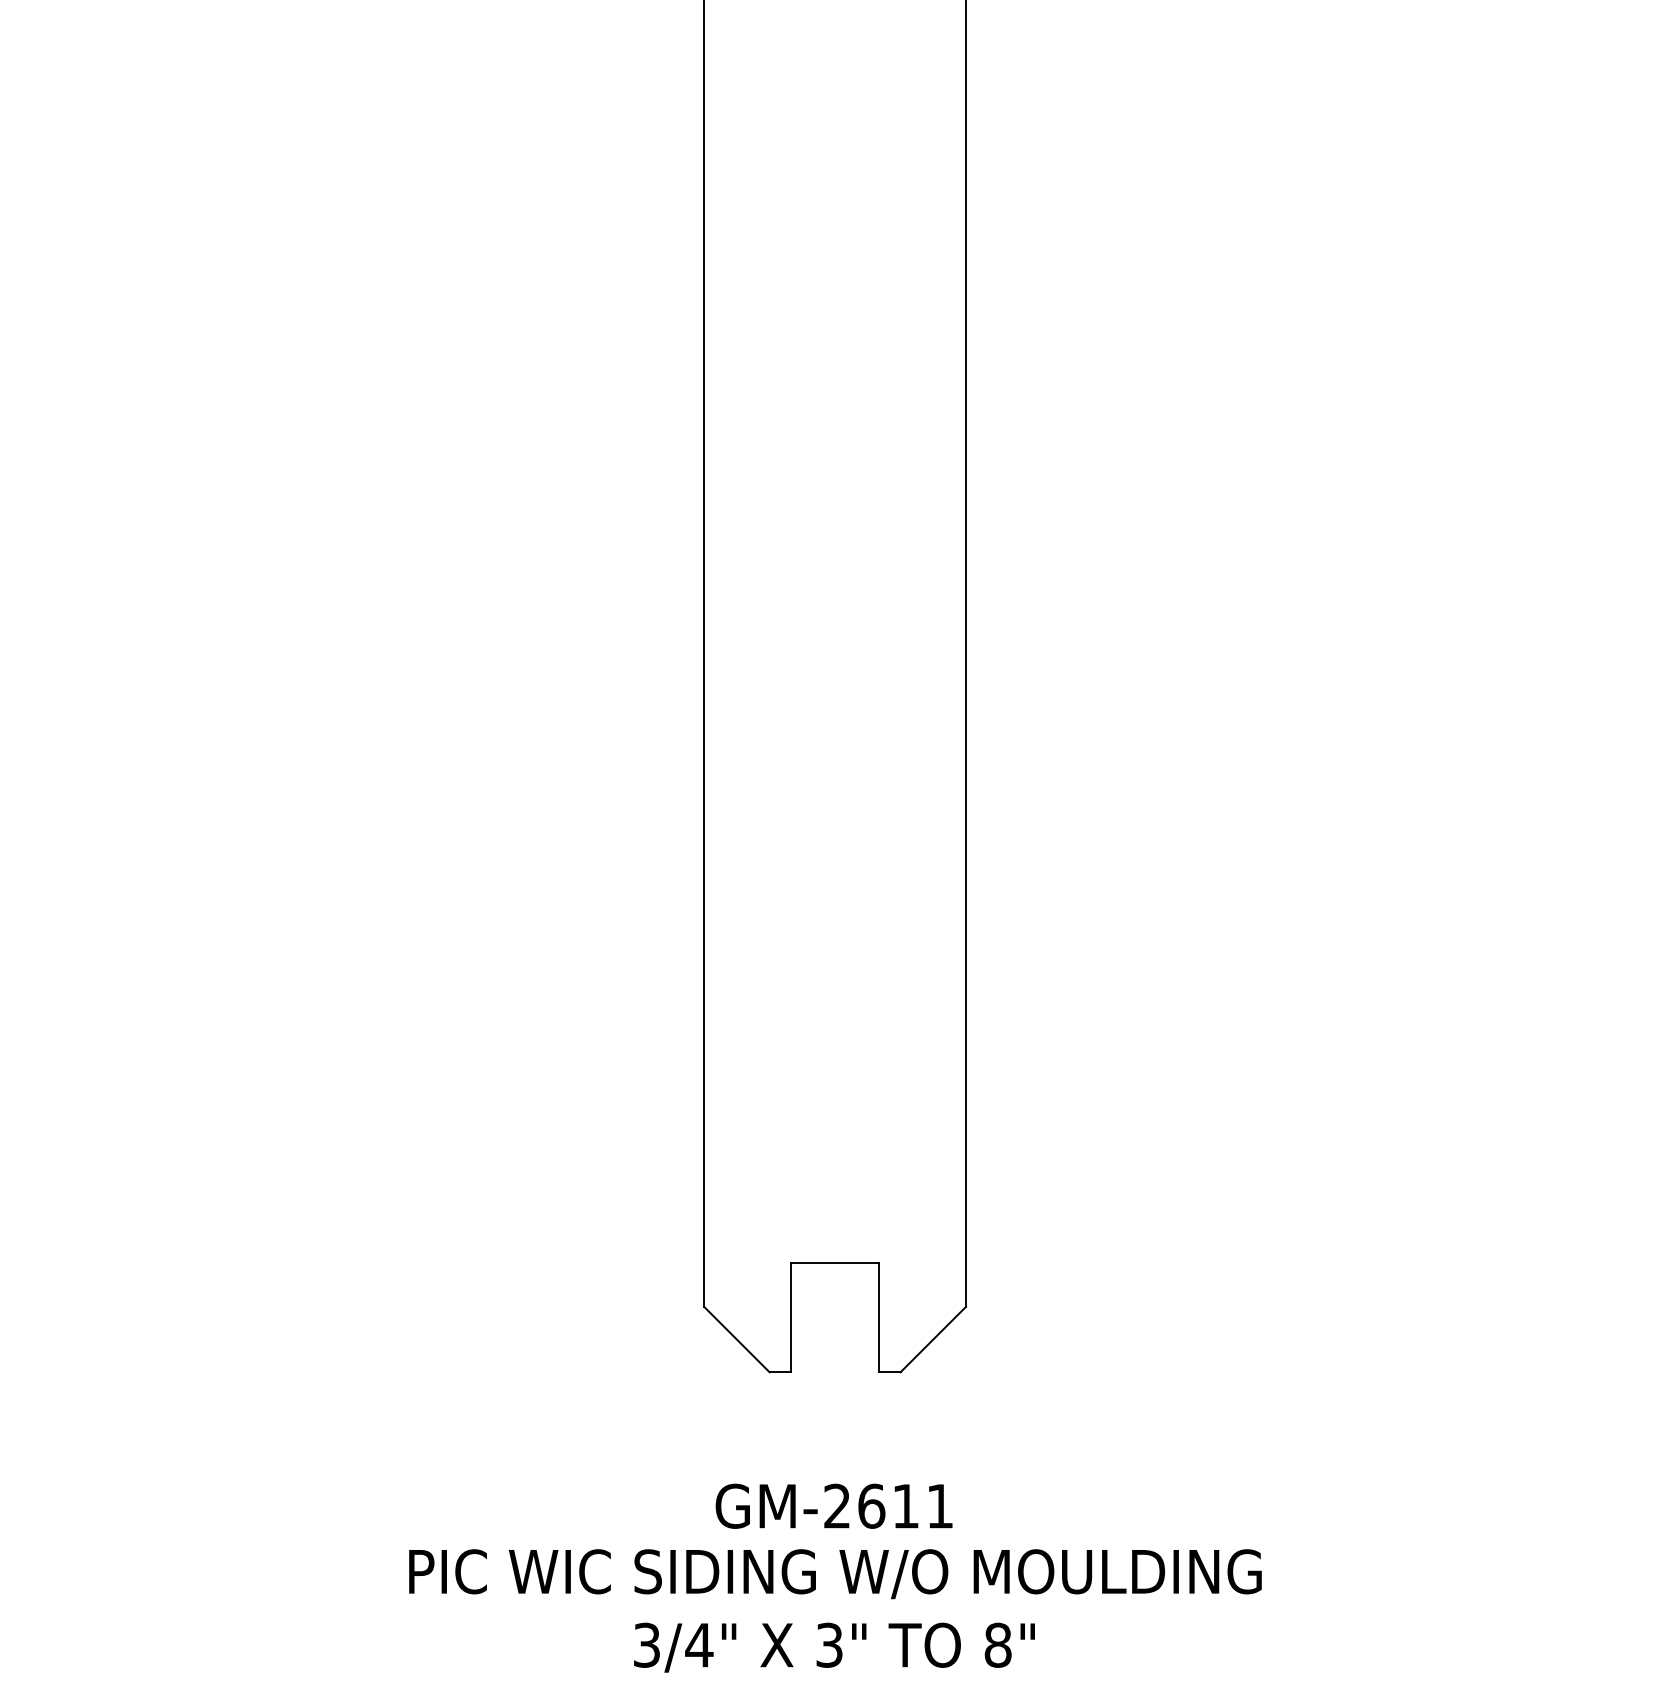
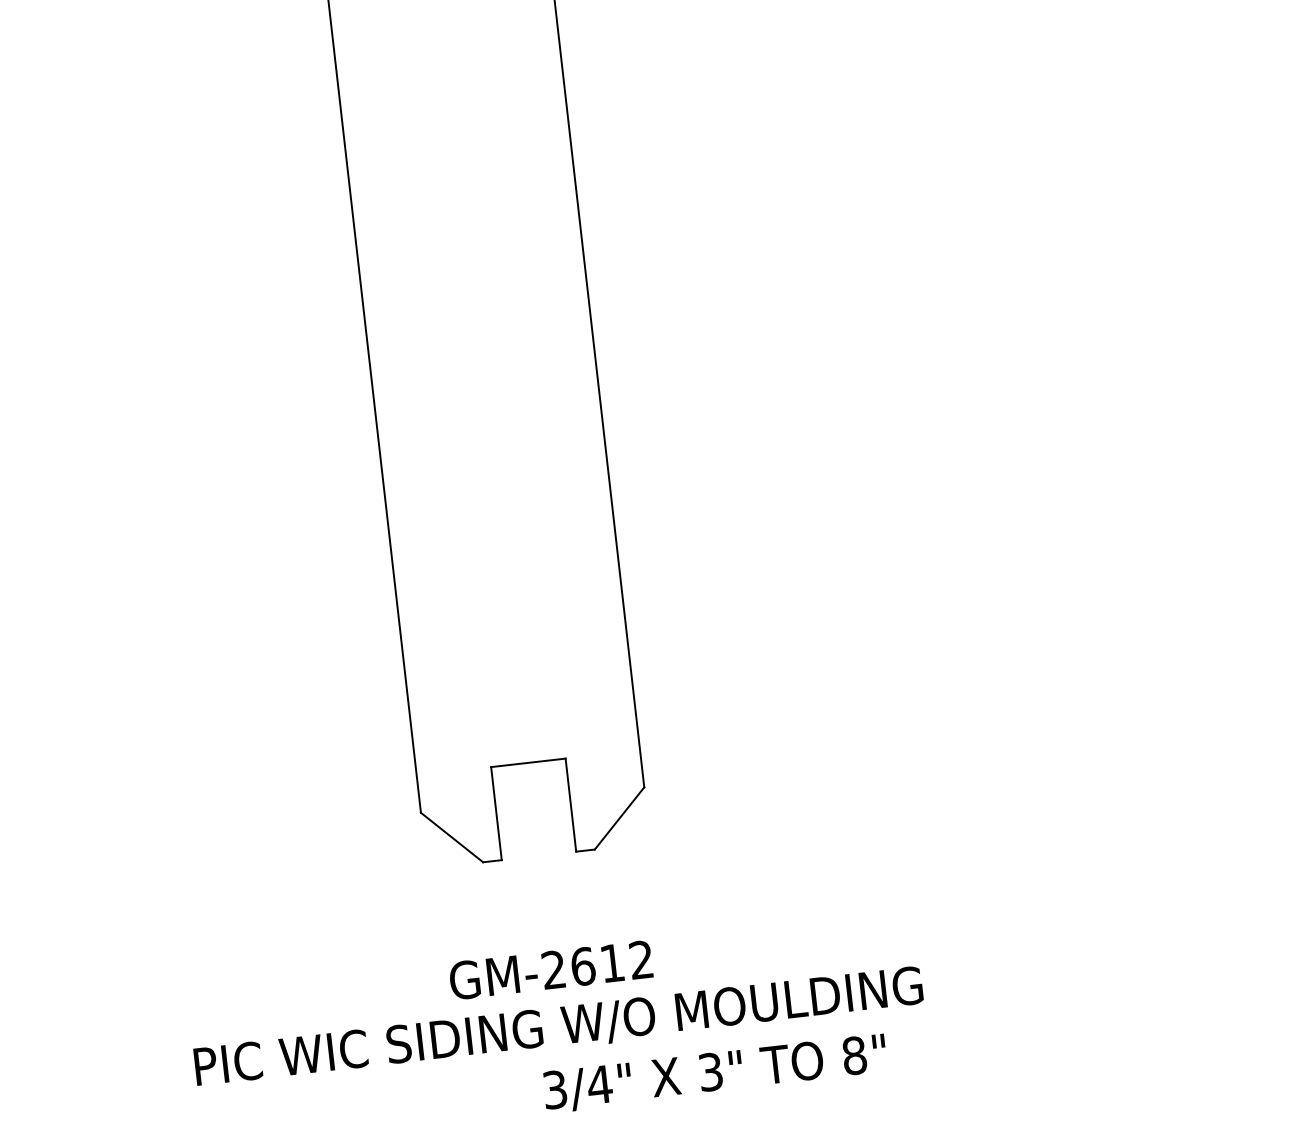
text: (939, 1505) -> (640, 959), GM-2611 -> GM-2612
text: (834, 1647) -> (715, 1073), moved

